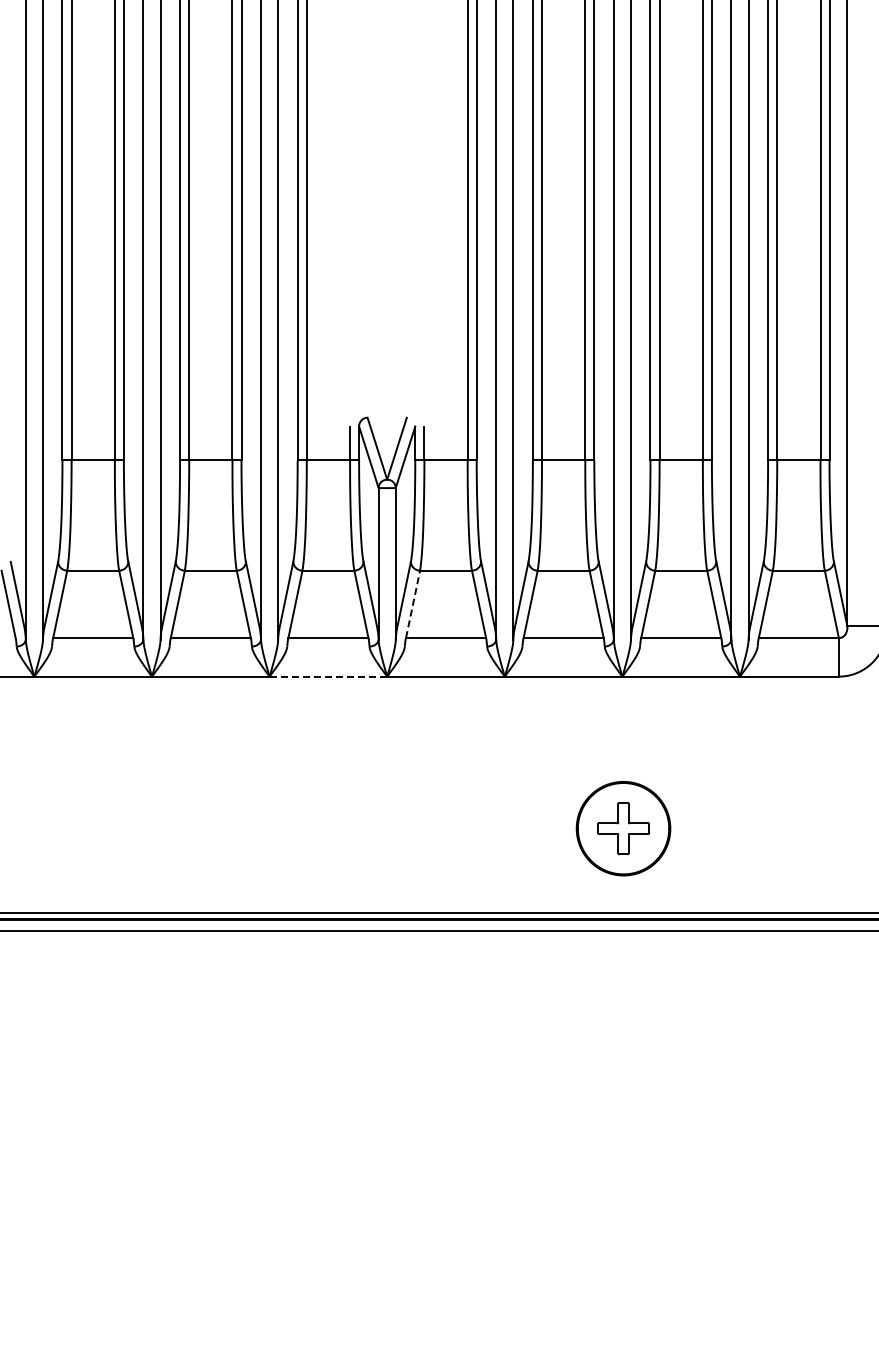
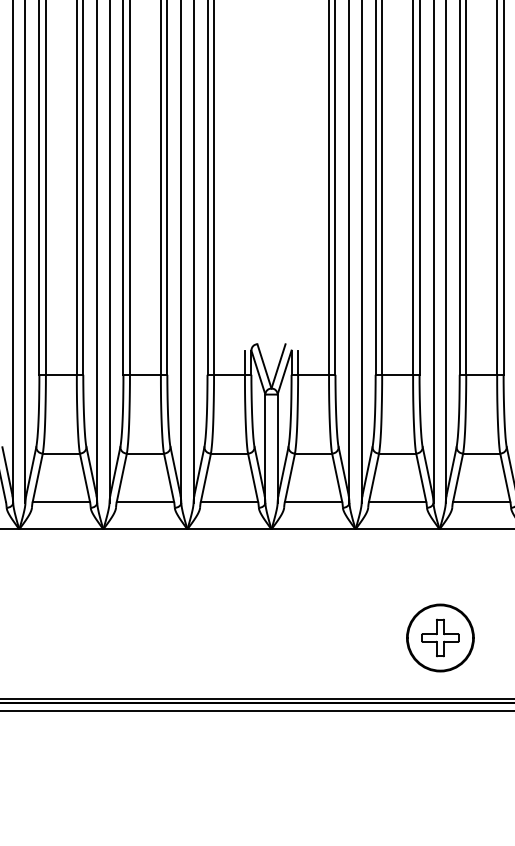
line: (413, 603) -> (290, 477), dashed -> solid
line: (328, 676) -> (229, 529), dashed -> solid

